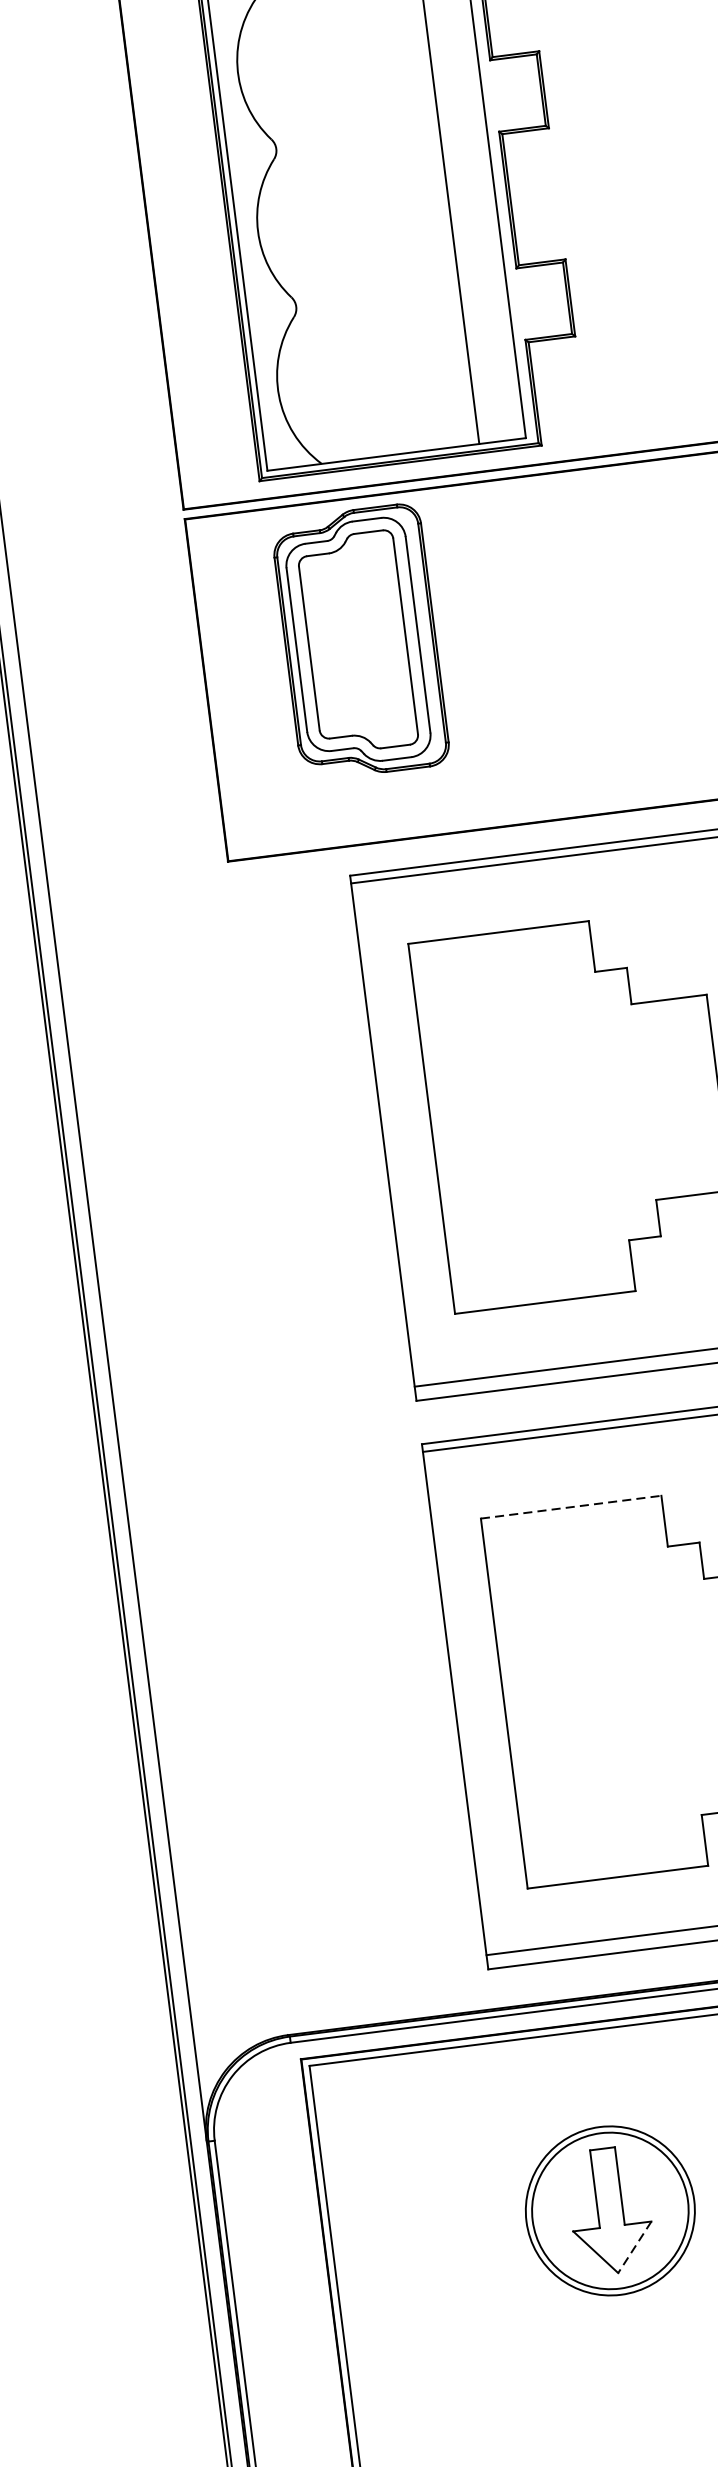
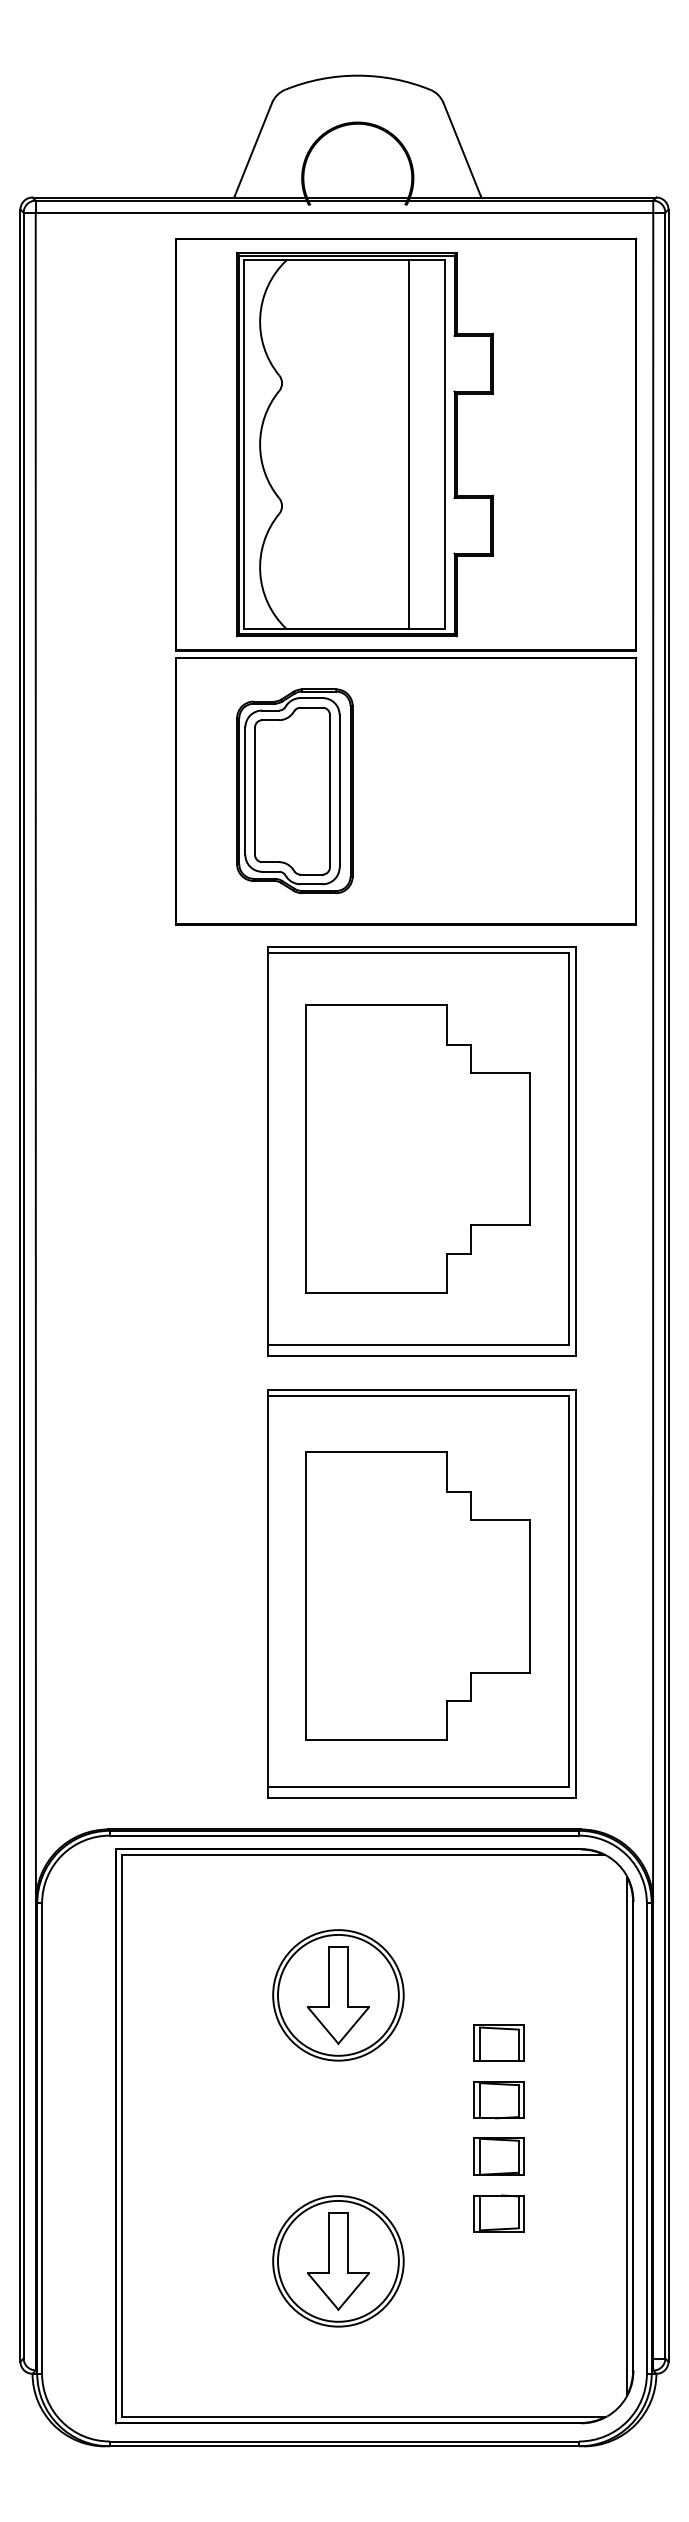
part: (360, 642) -> (294, 791), moved
line: (572, 1507) -> (377, 1452), dashed -> solid
line: (634, 2247) -> (353, 2025), dashed -> solid

